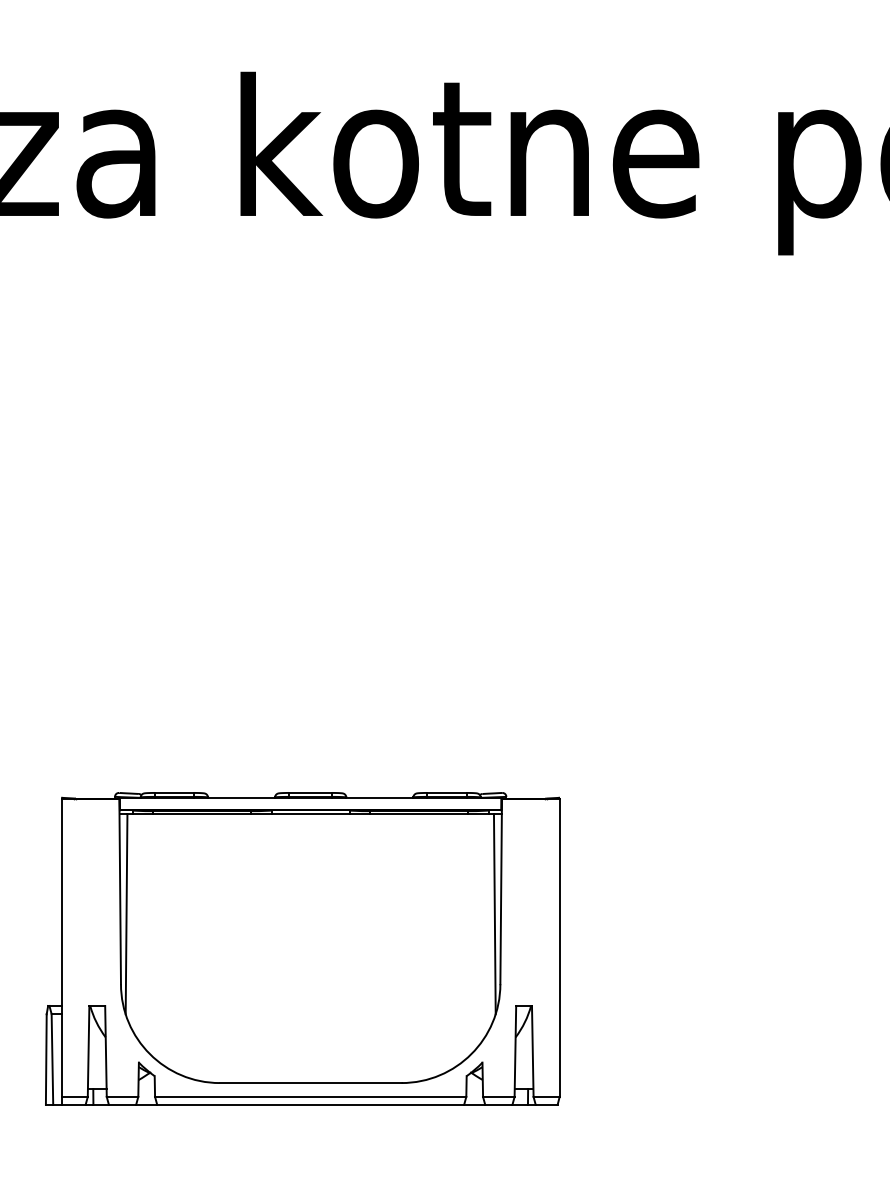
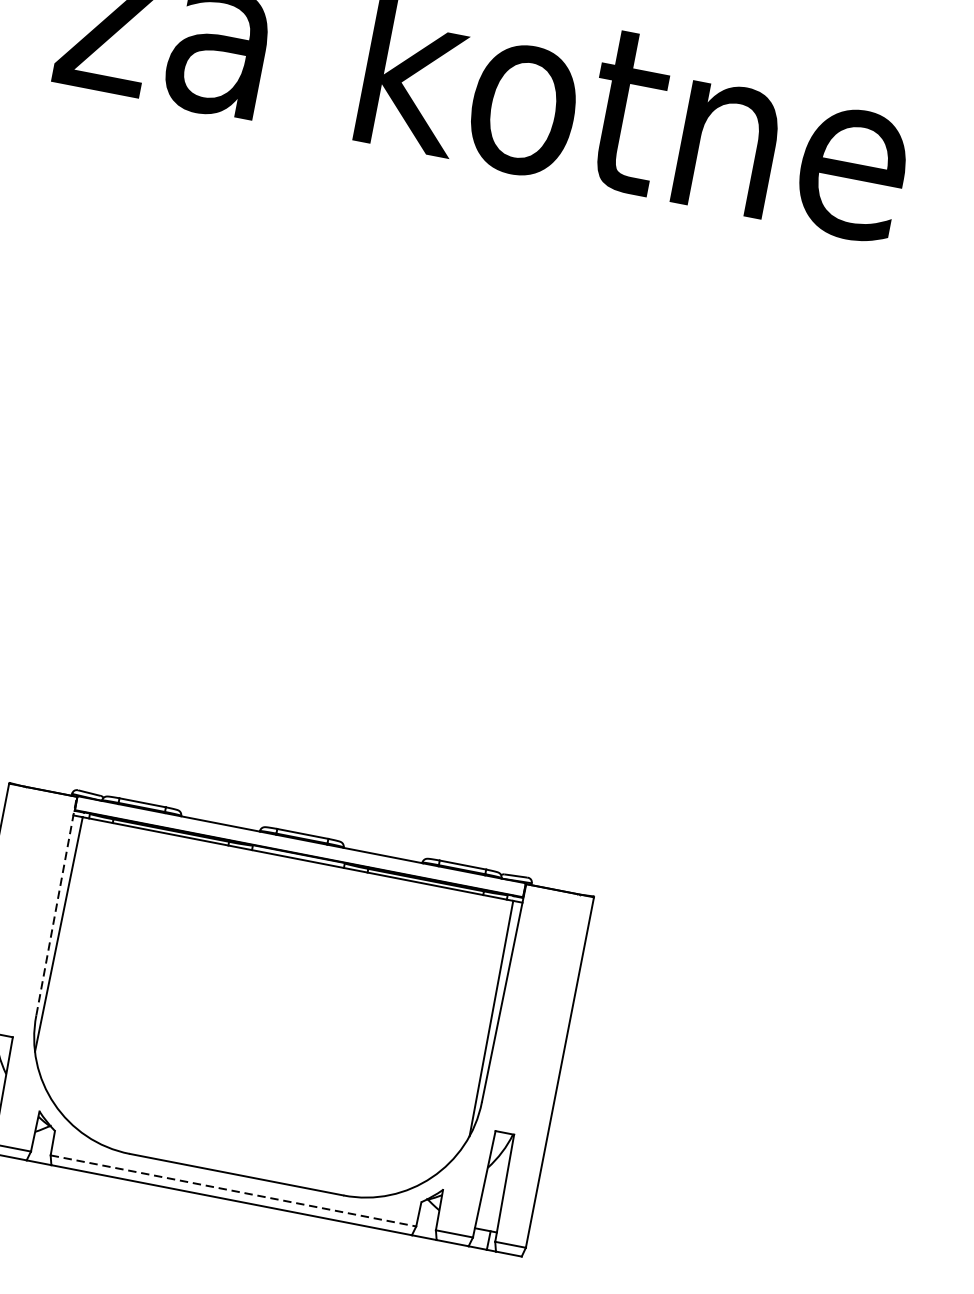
line: (120, 891) -> (56, 906), solid -> dashed
line: (310, 1096) -> (233, 1190), solid -> dashed

